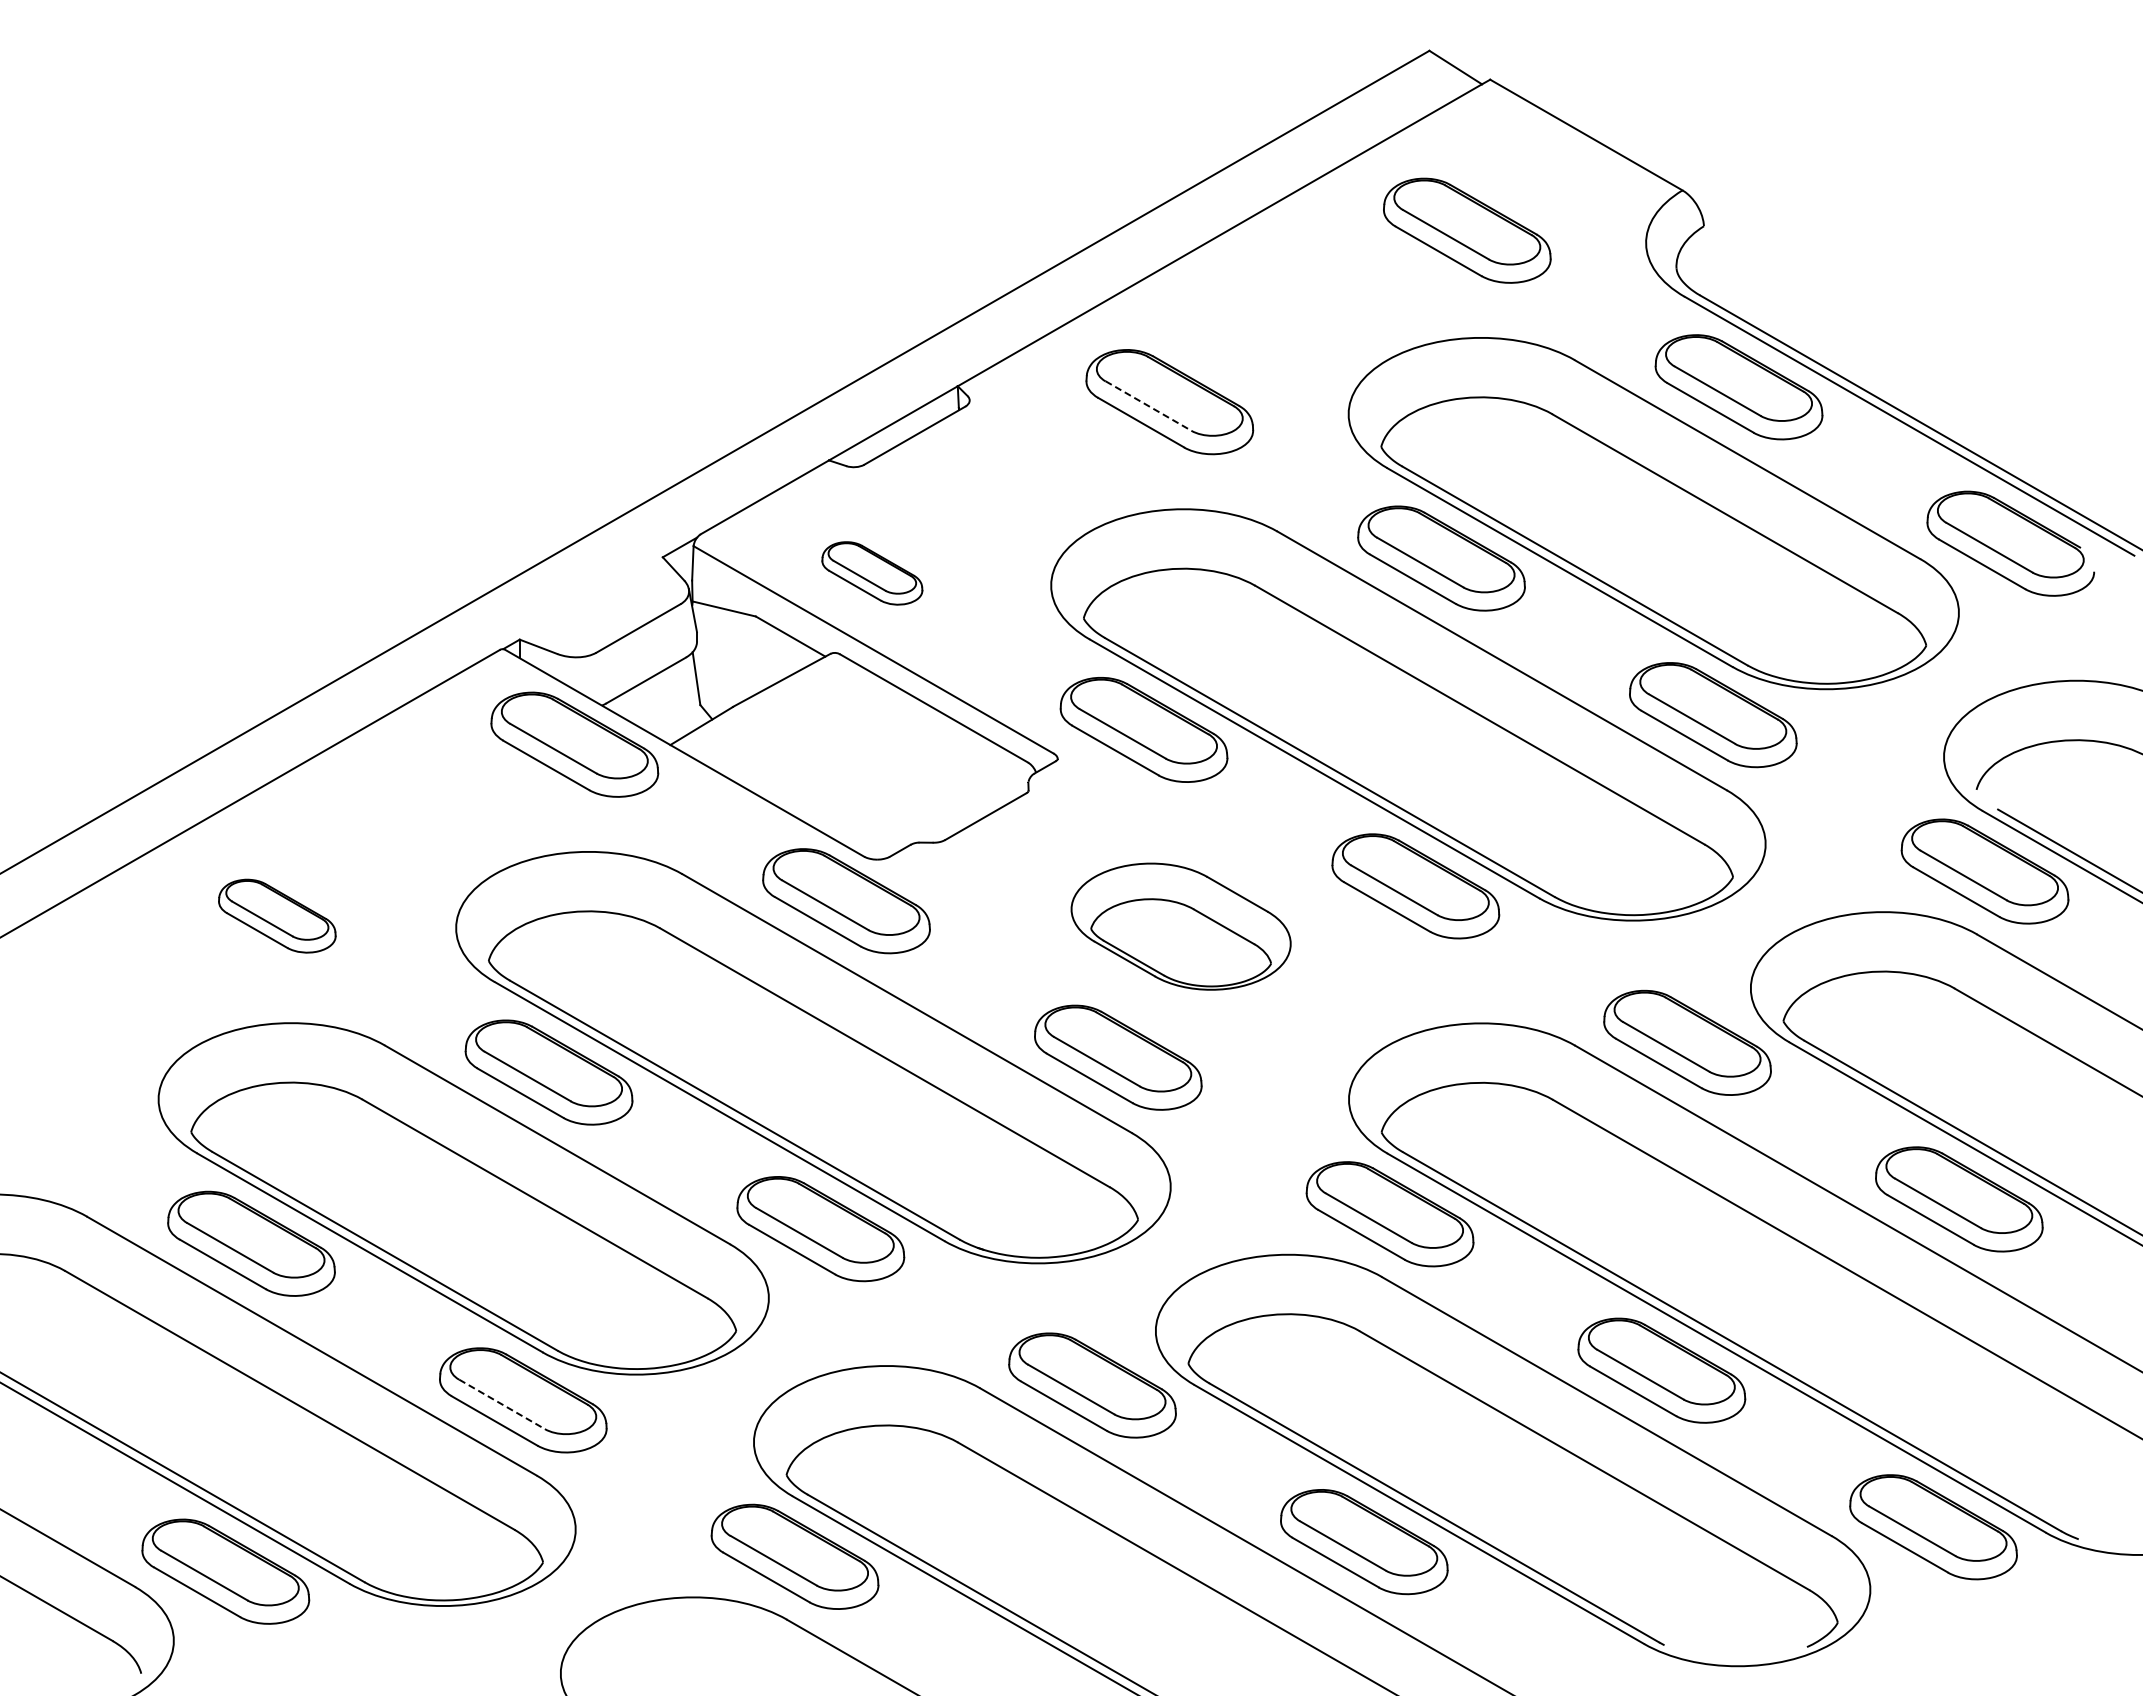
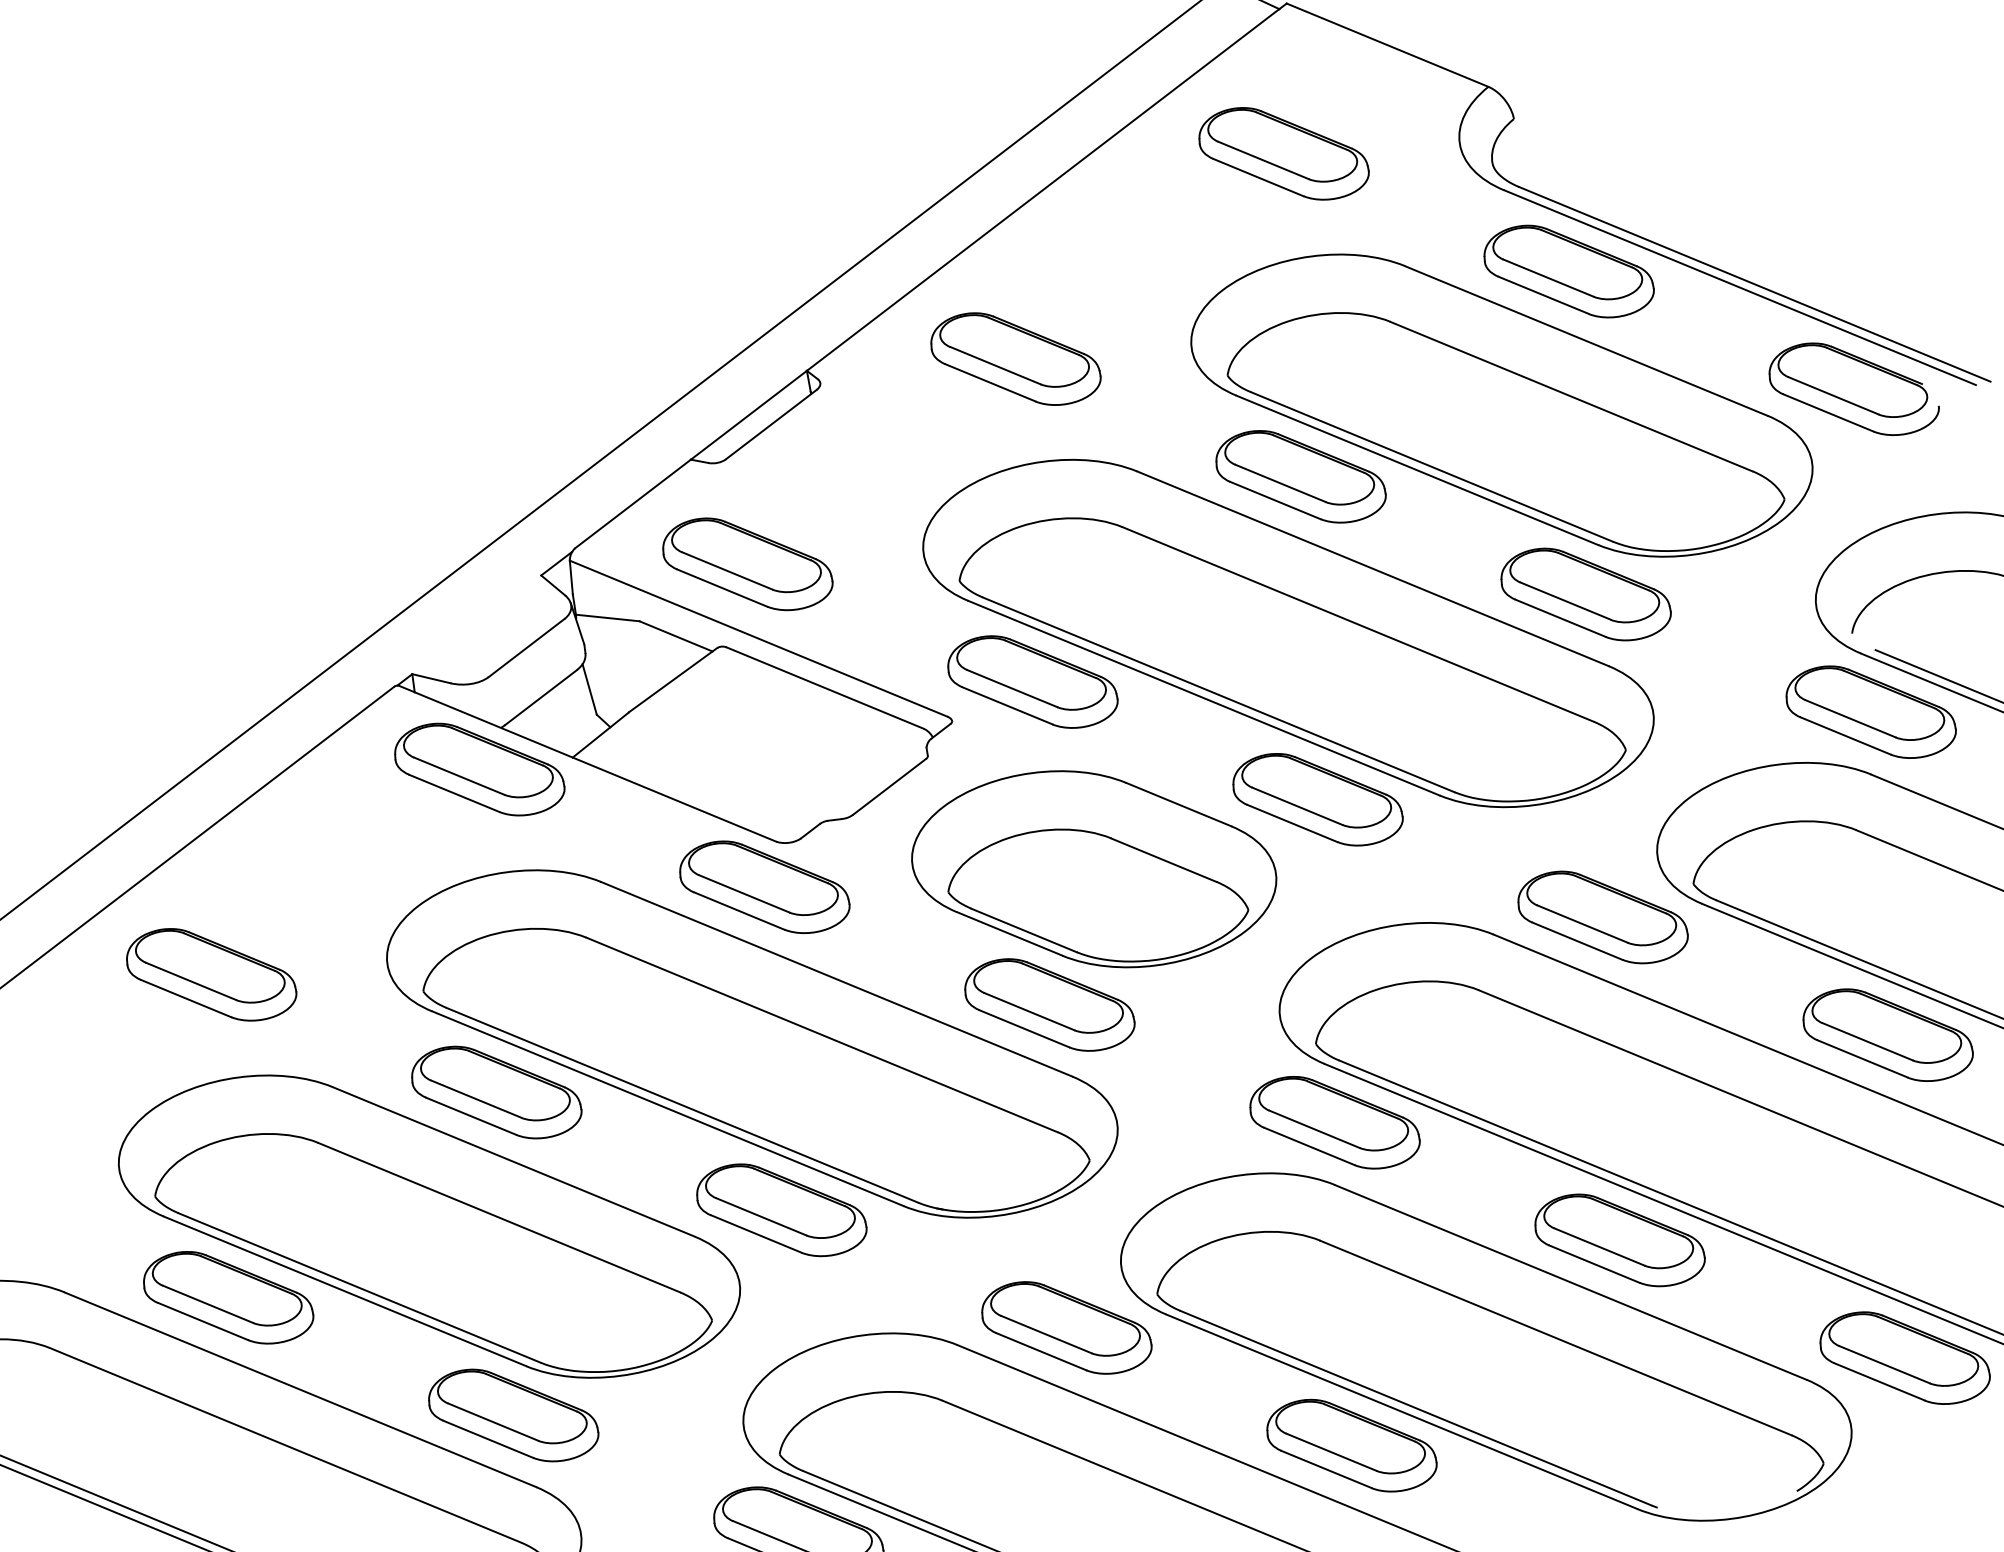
line: (1149, 406) -> (996, 365), dashed -> solid
part: (872, 573) -> (747, 564), size x1.67
part: (277, 916) -> (211, 975), size x1.43
part: (1180, 926) -> (1093, 869), size x1.67
line: (502, 1404) -> (493, 1422), dashed -> solid

